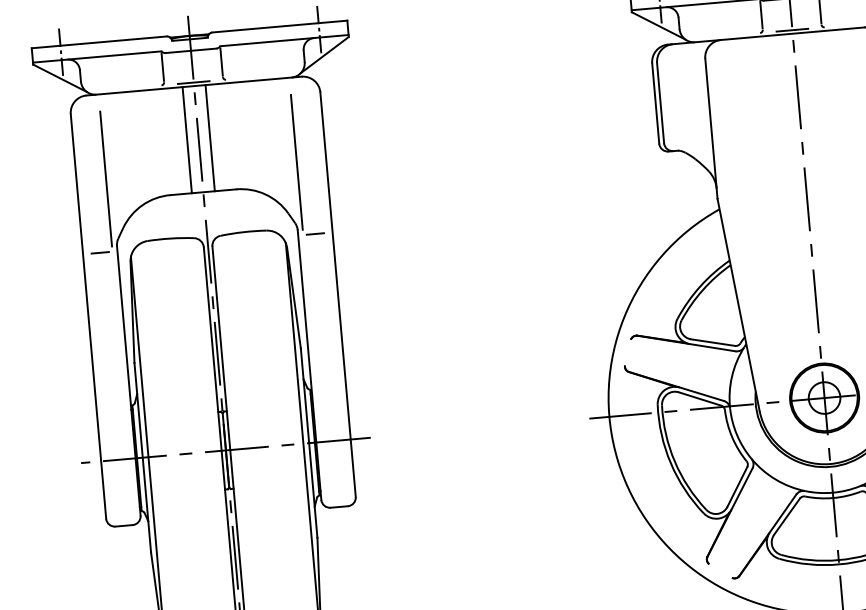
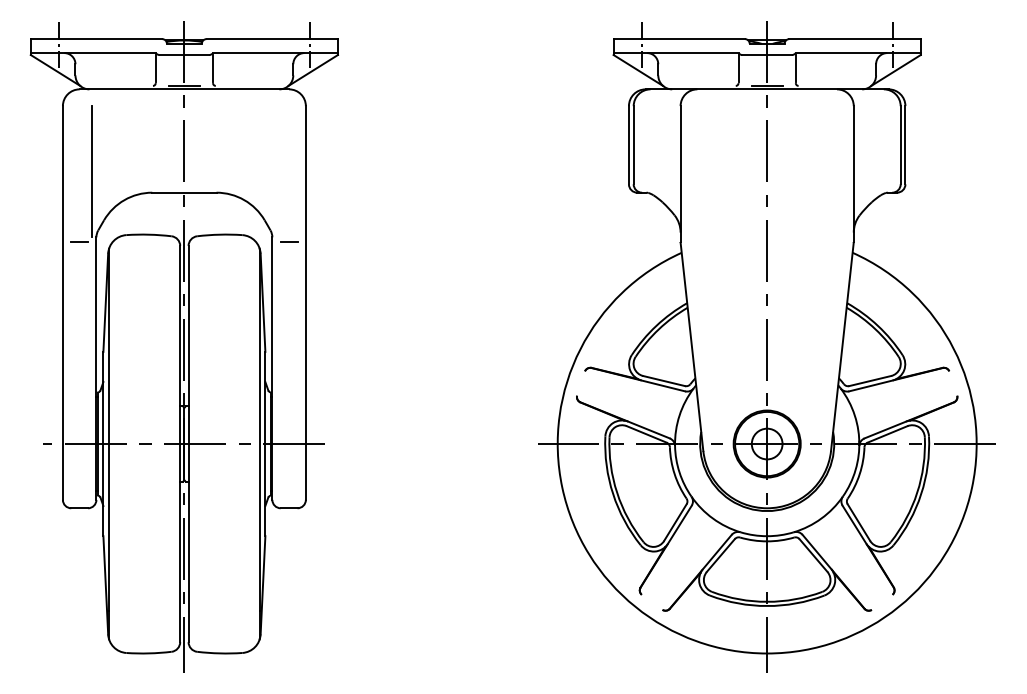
line: (210, 137) -> (195, 140), removed
line: (187, 139) -> (173, 140), removed
line: (297, 162) -> (277, 171), removed

